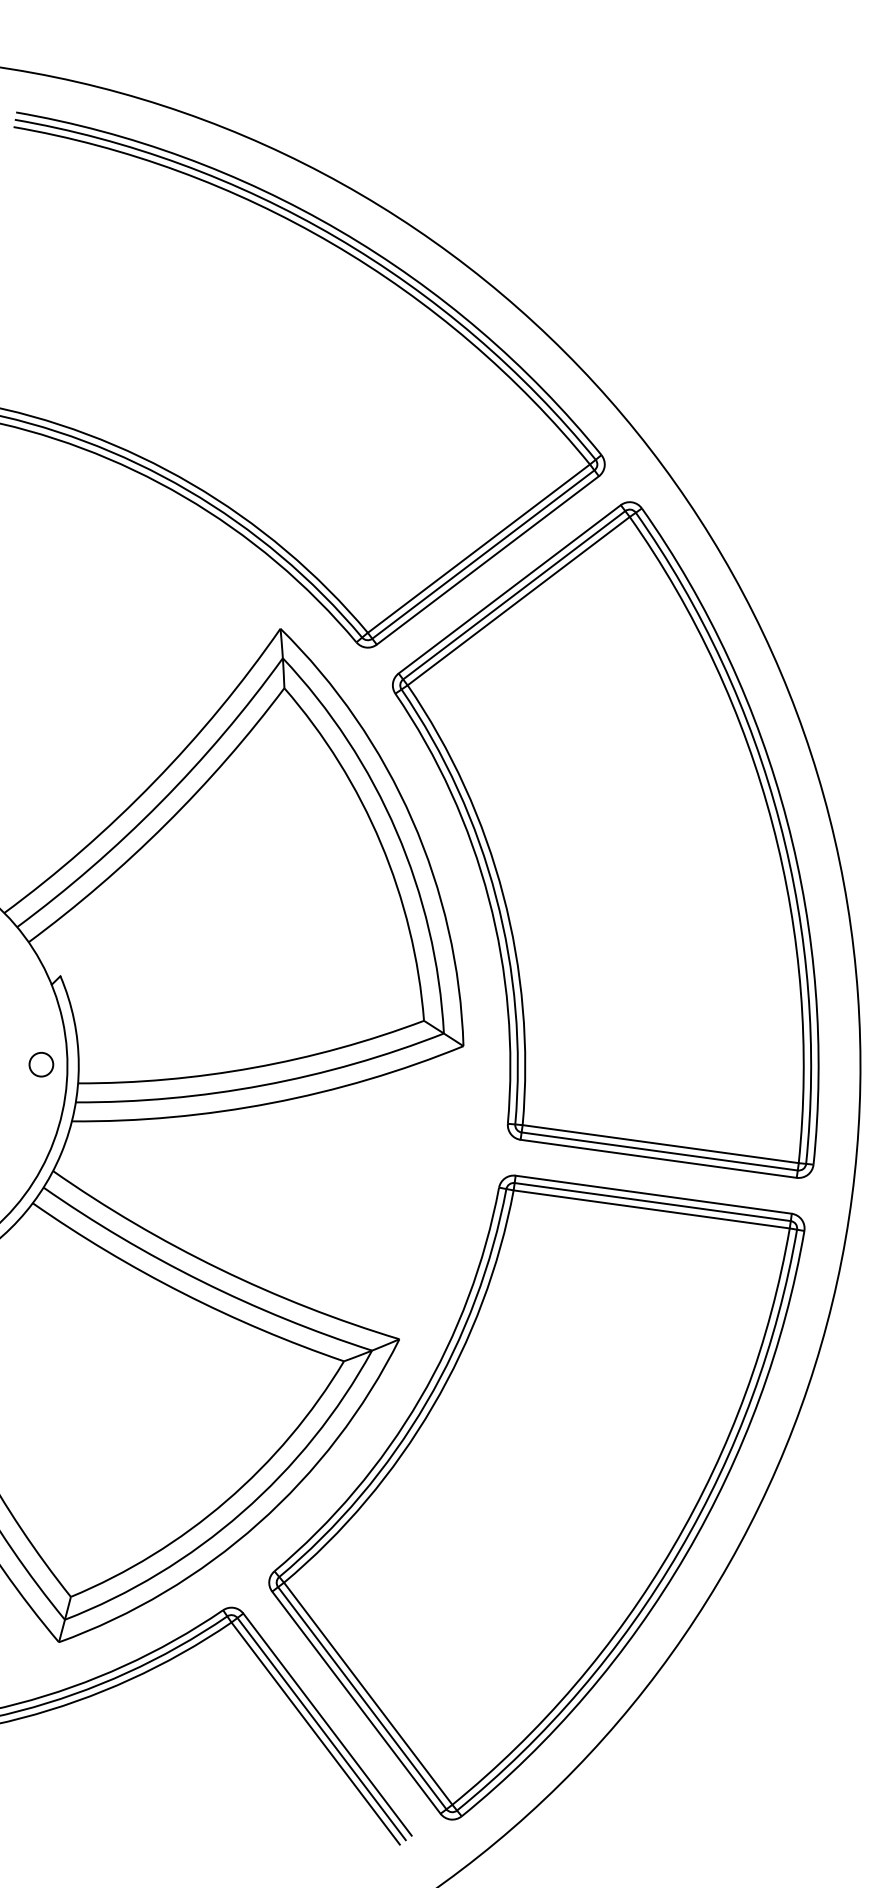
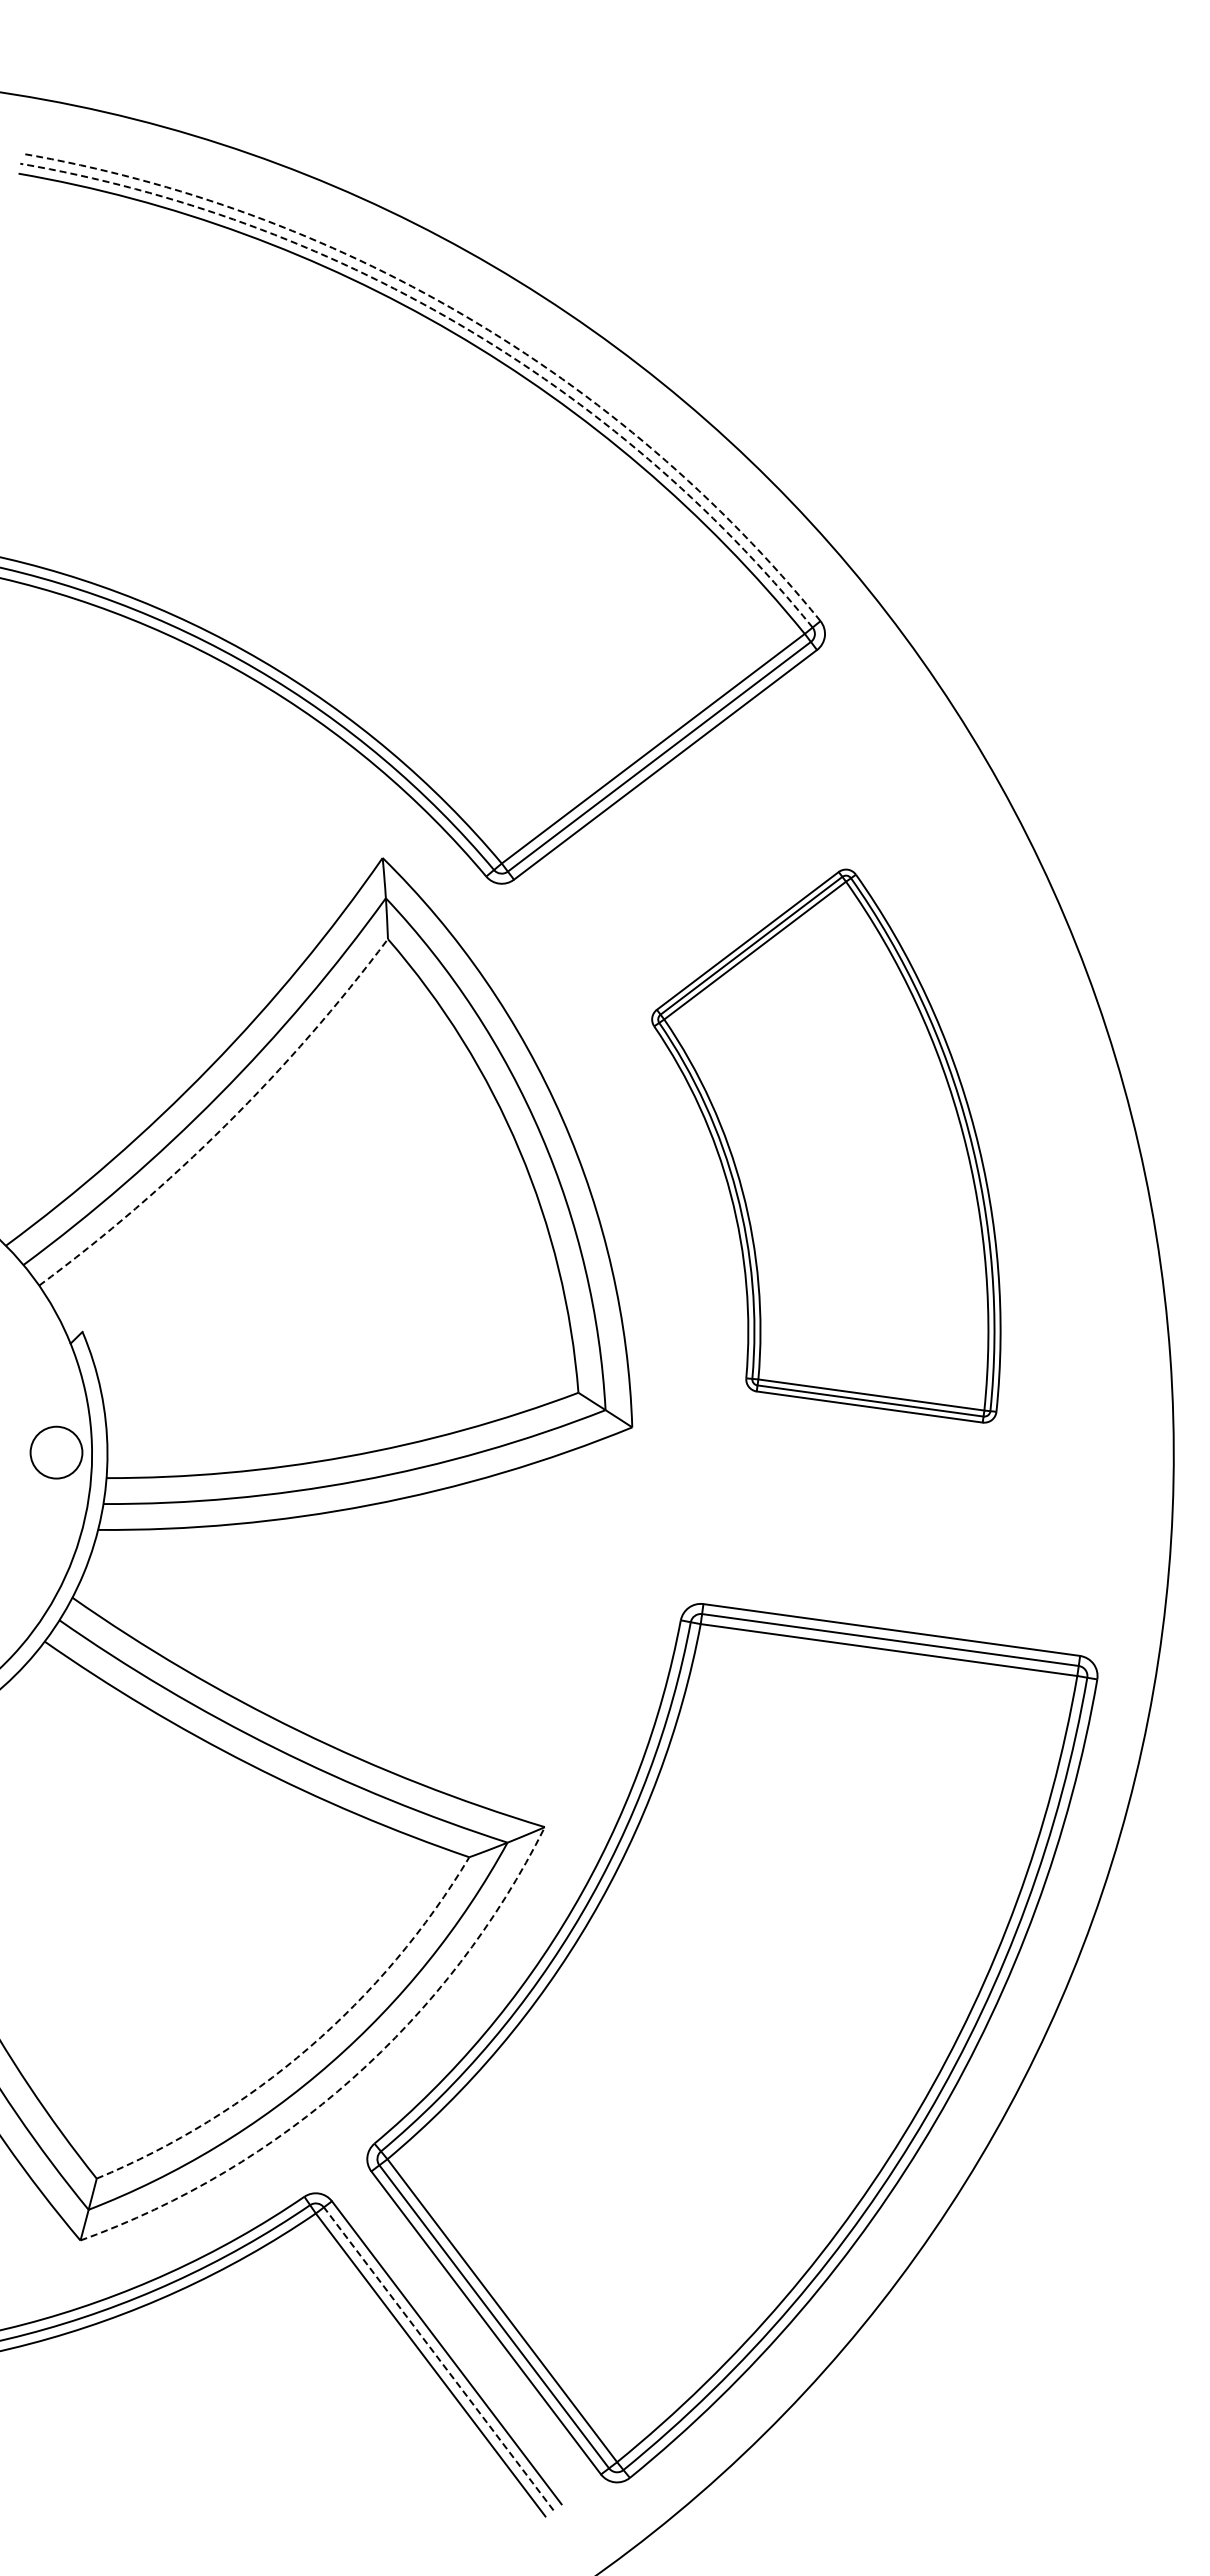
arc: (339, 231) -> (463, 315), solid -> dashed
arc: (336, 236) -> (458, 323), solid -> dashed
arc: (166, 824) -> (226, 1124), solid -> dashed
part: (605, 839) -> (826, 1145), size x0.6
circle: (41, 1064) -> (56, 1452), size x1.6
arc: (226, 1500) -> (308, 2047), solid -> dashed
arc: (258, 1523) -> (352, 2078), solid -> dashed
line: (321, 1728) -> (438, 2358), solid -> dashed

